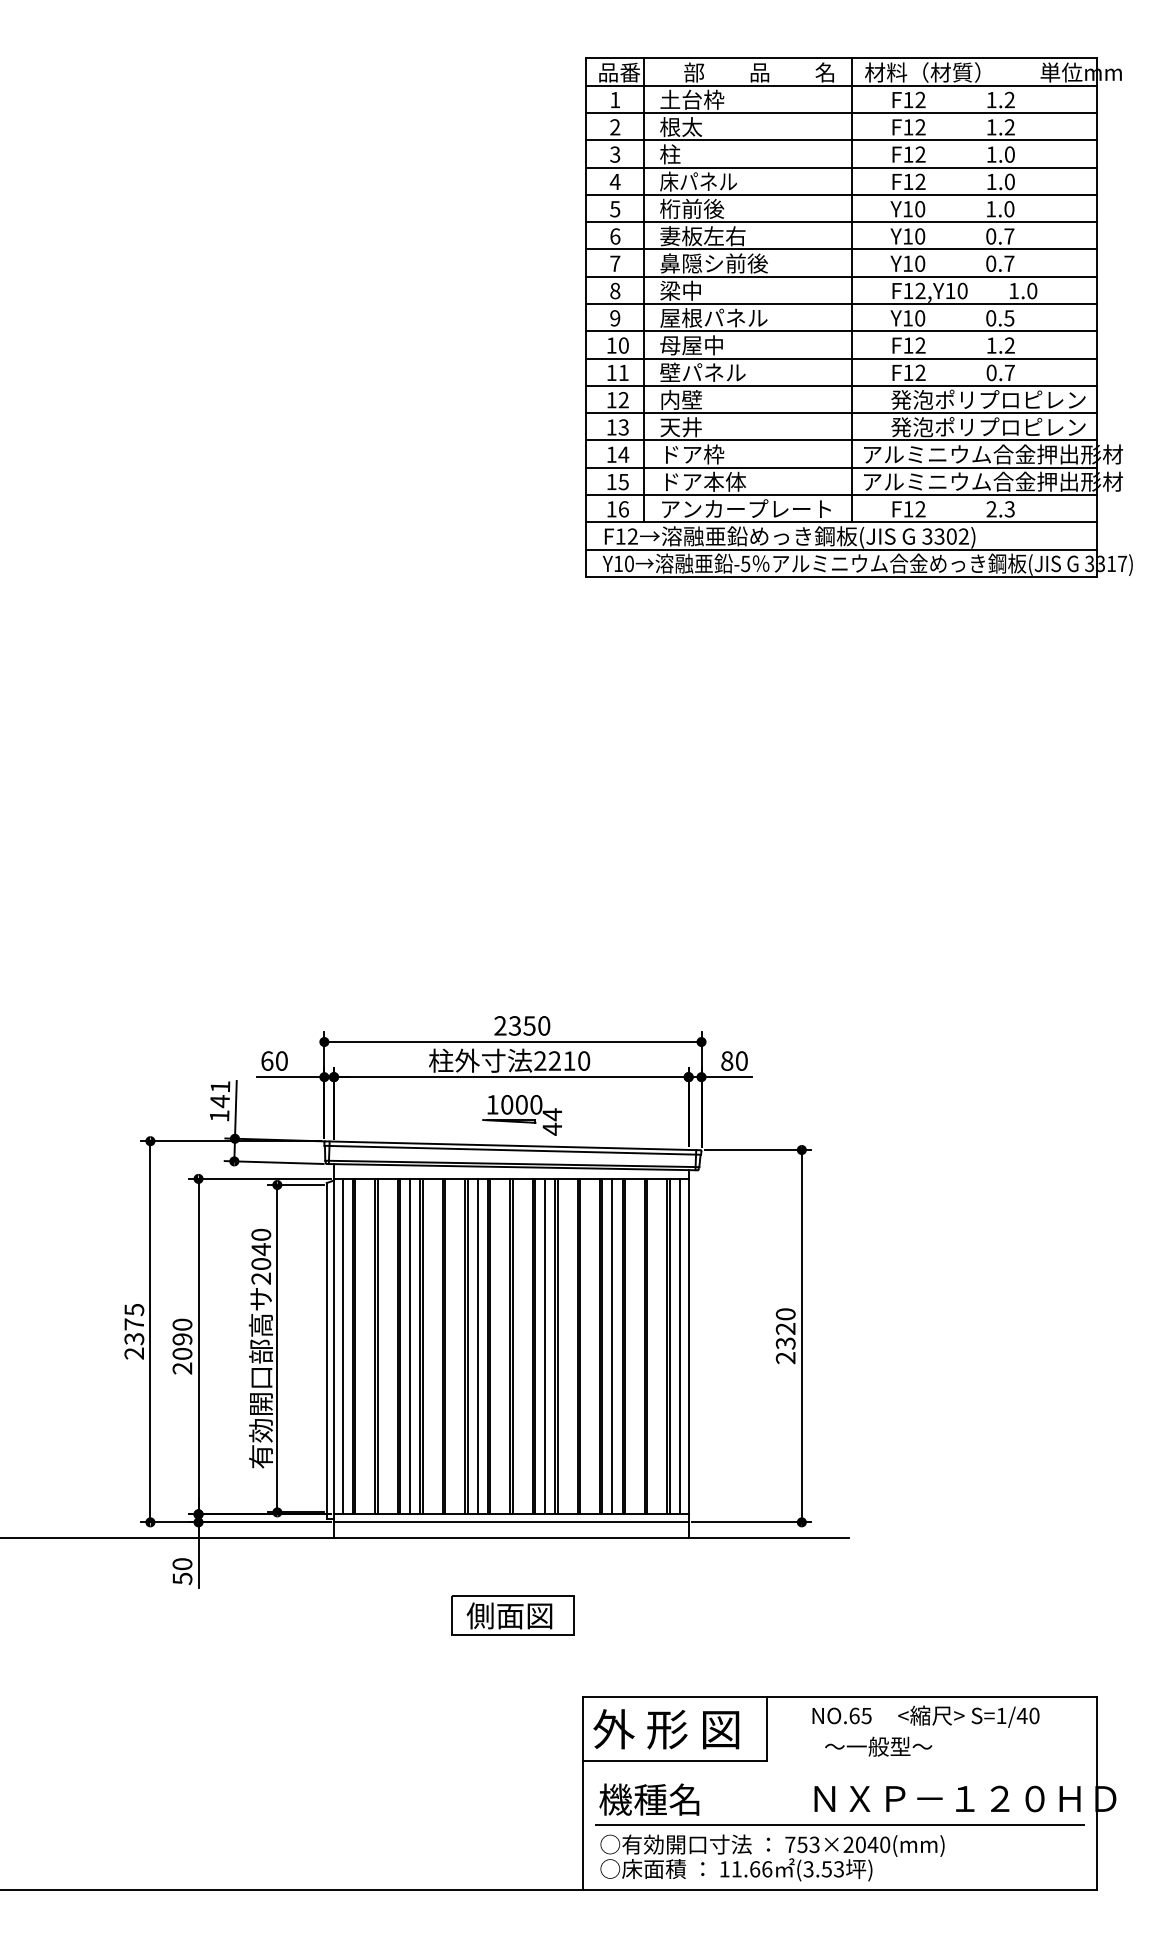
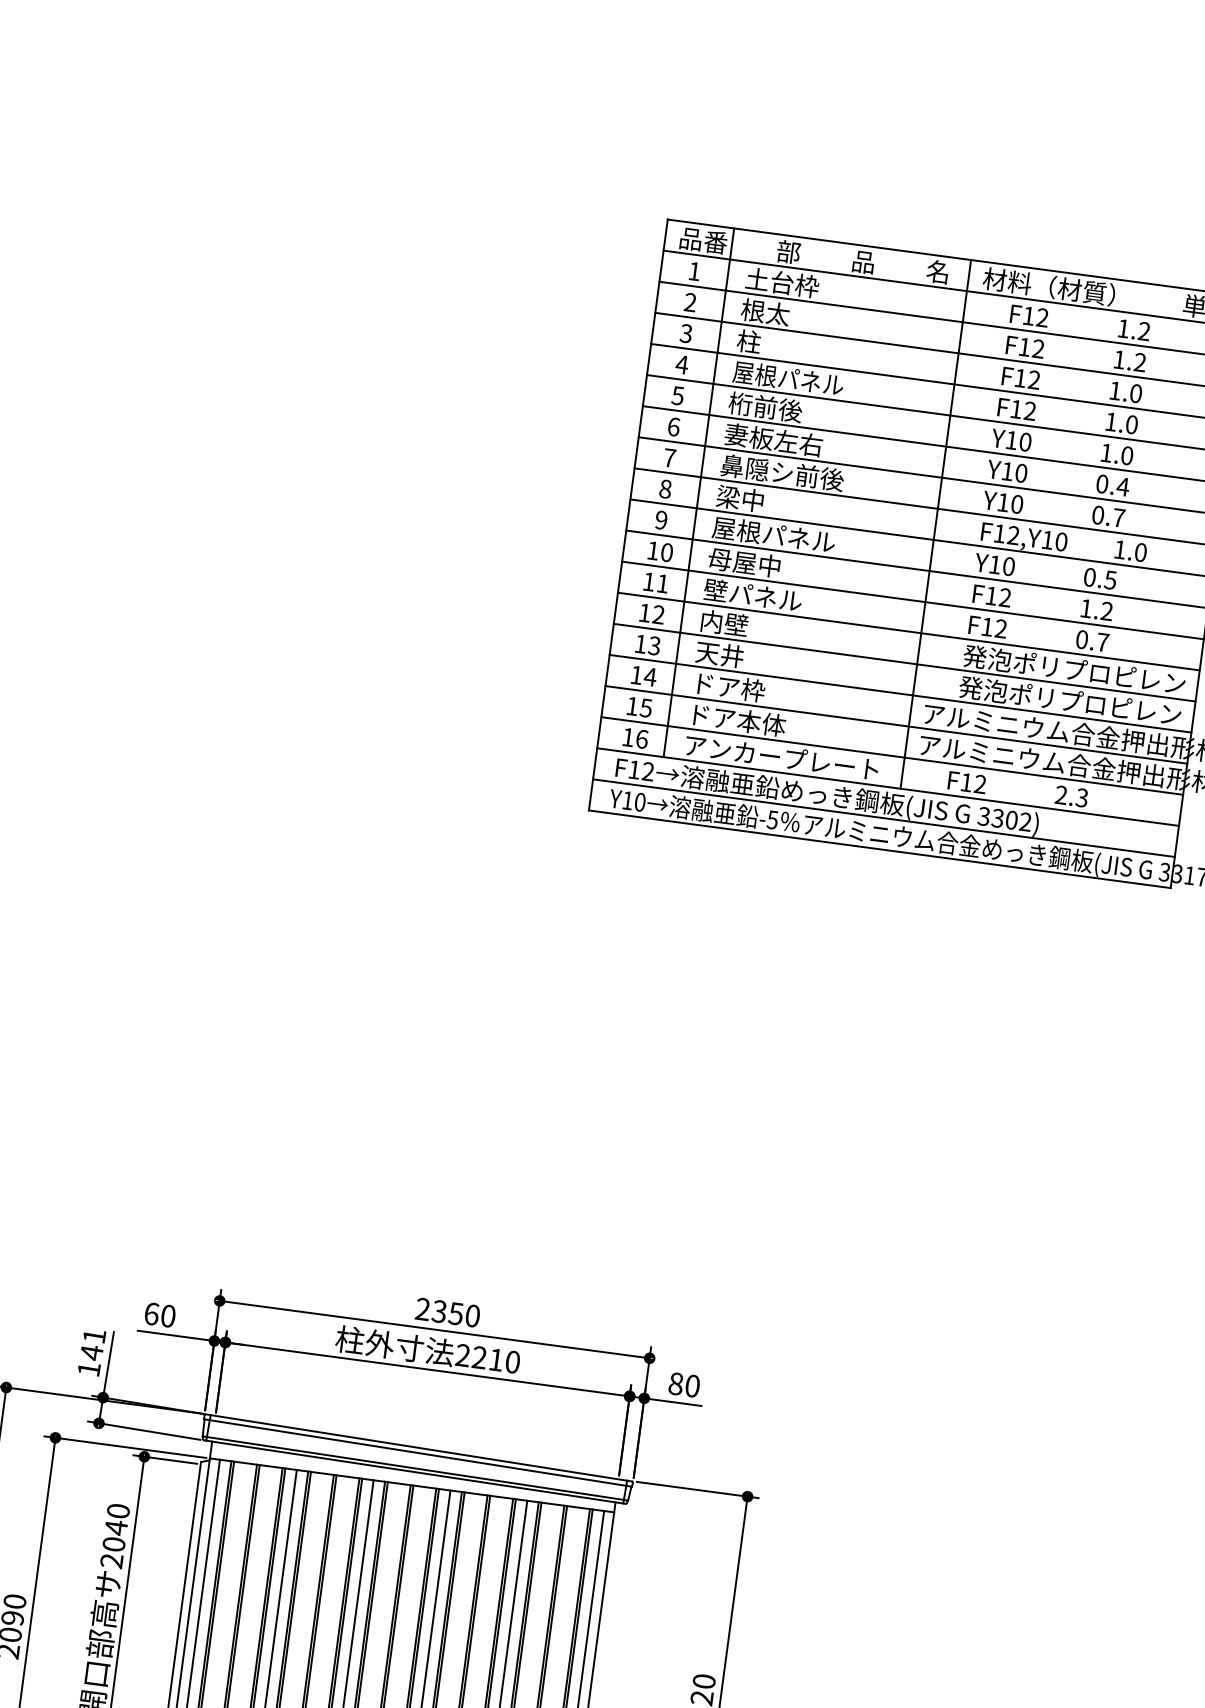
text: (708, 181) -> (788, 378), 床パネル -> 屋根パネル
text: (1008, 236) -> (1122, 486), 0.7 -> 0.4
part: (521, 1115) -> (433, 1414), removed

